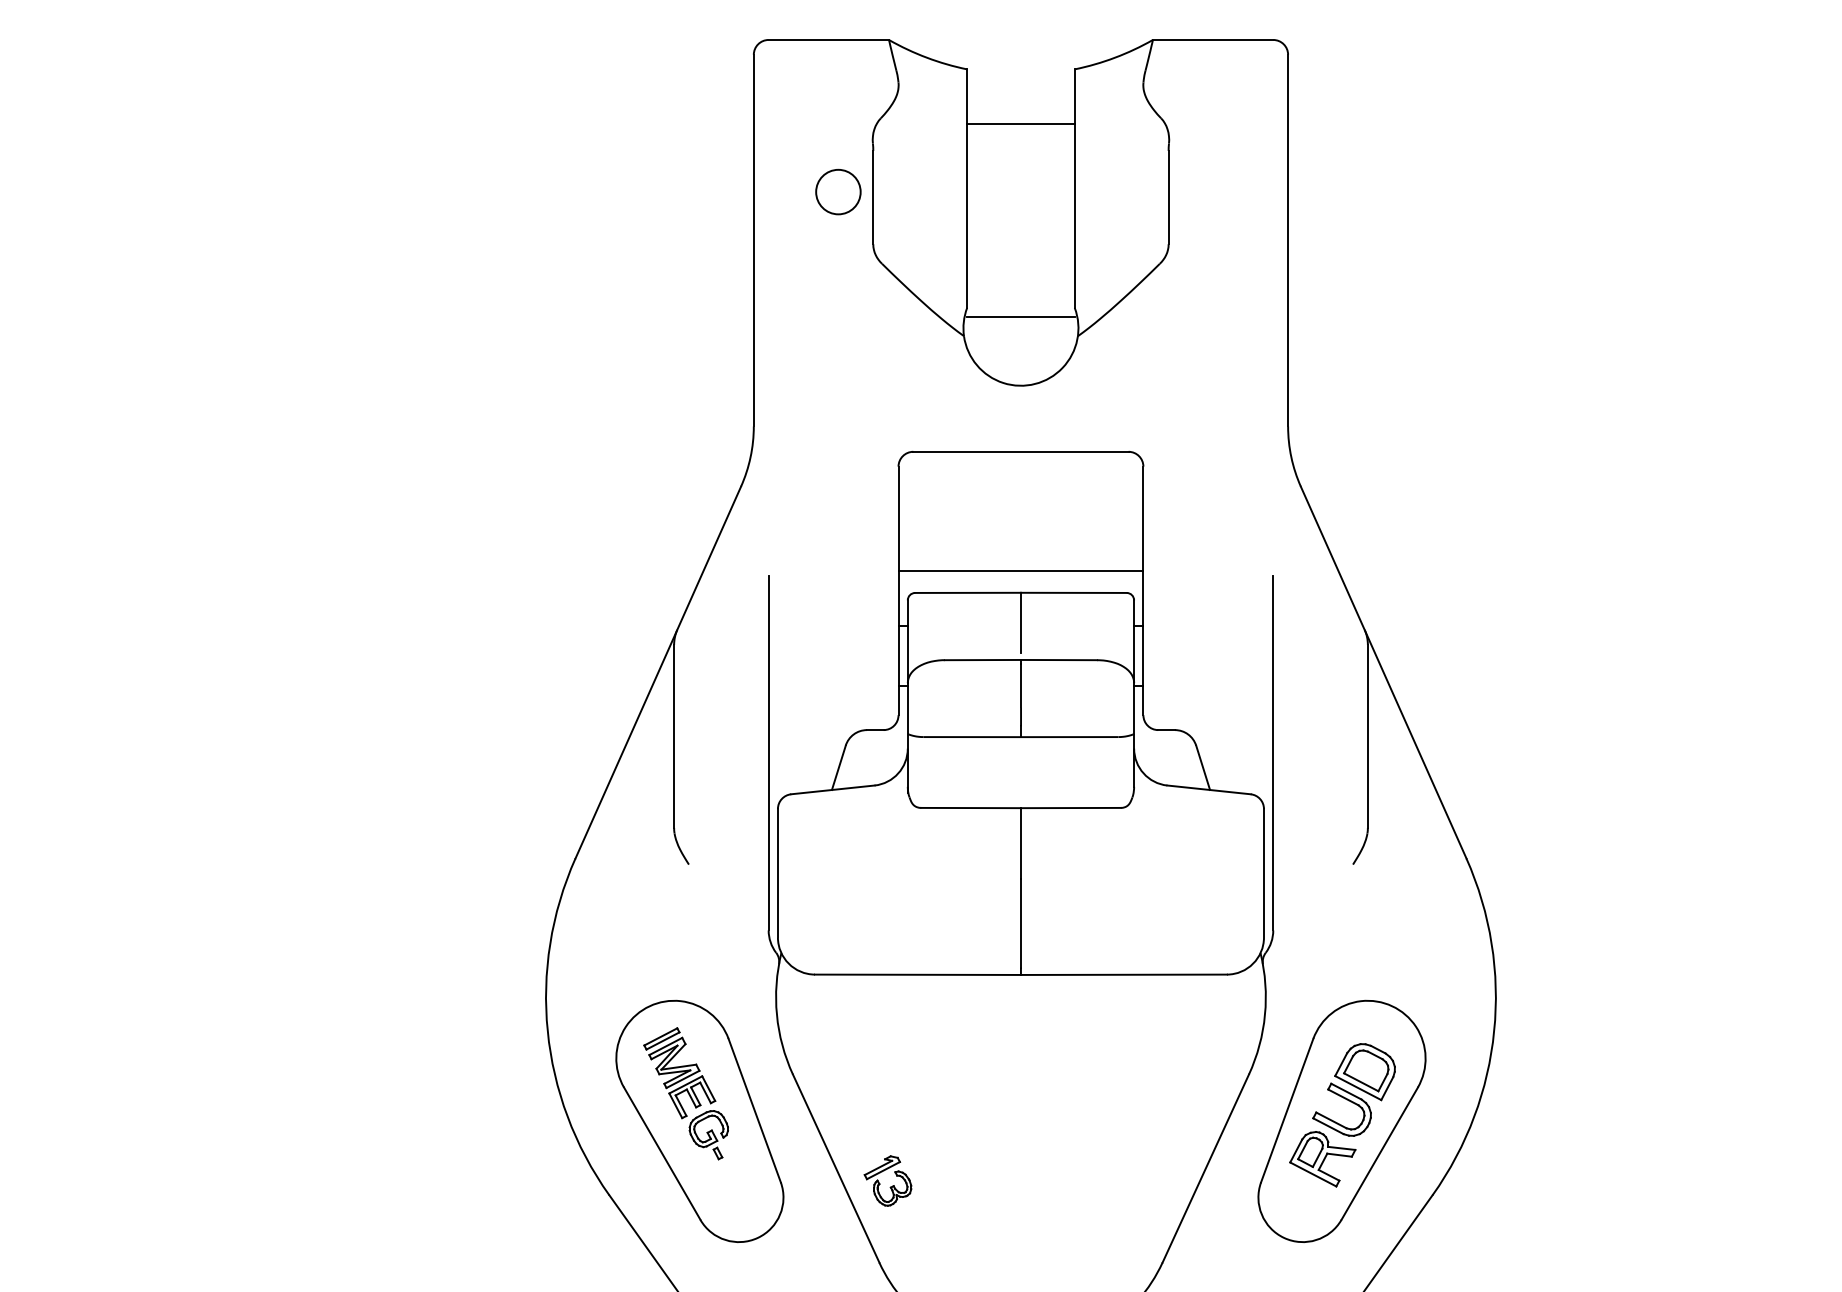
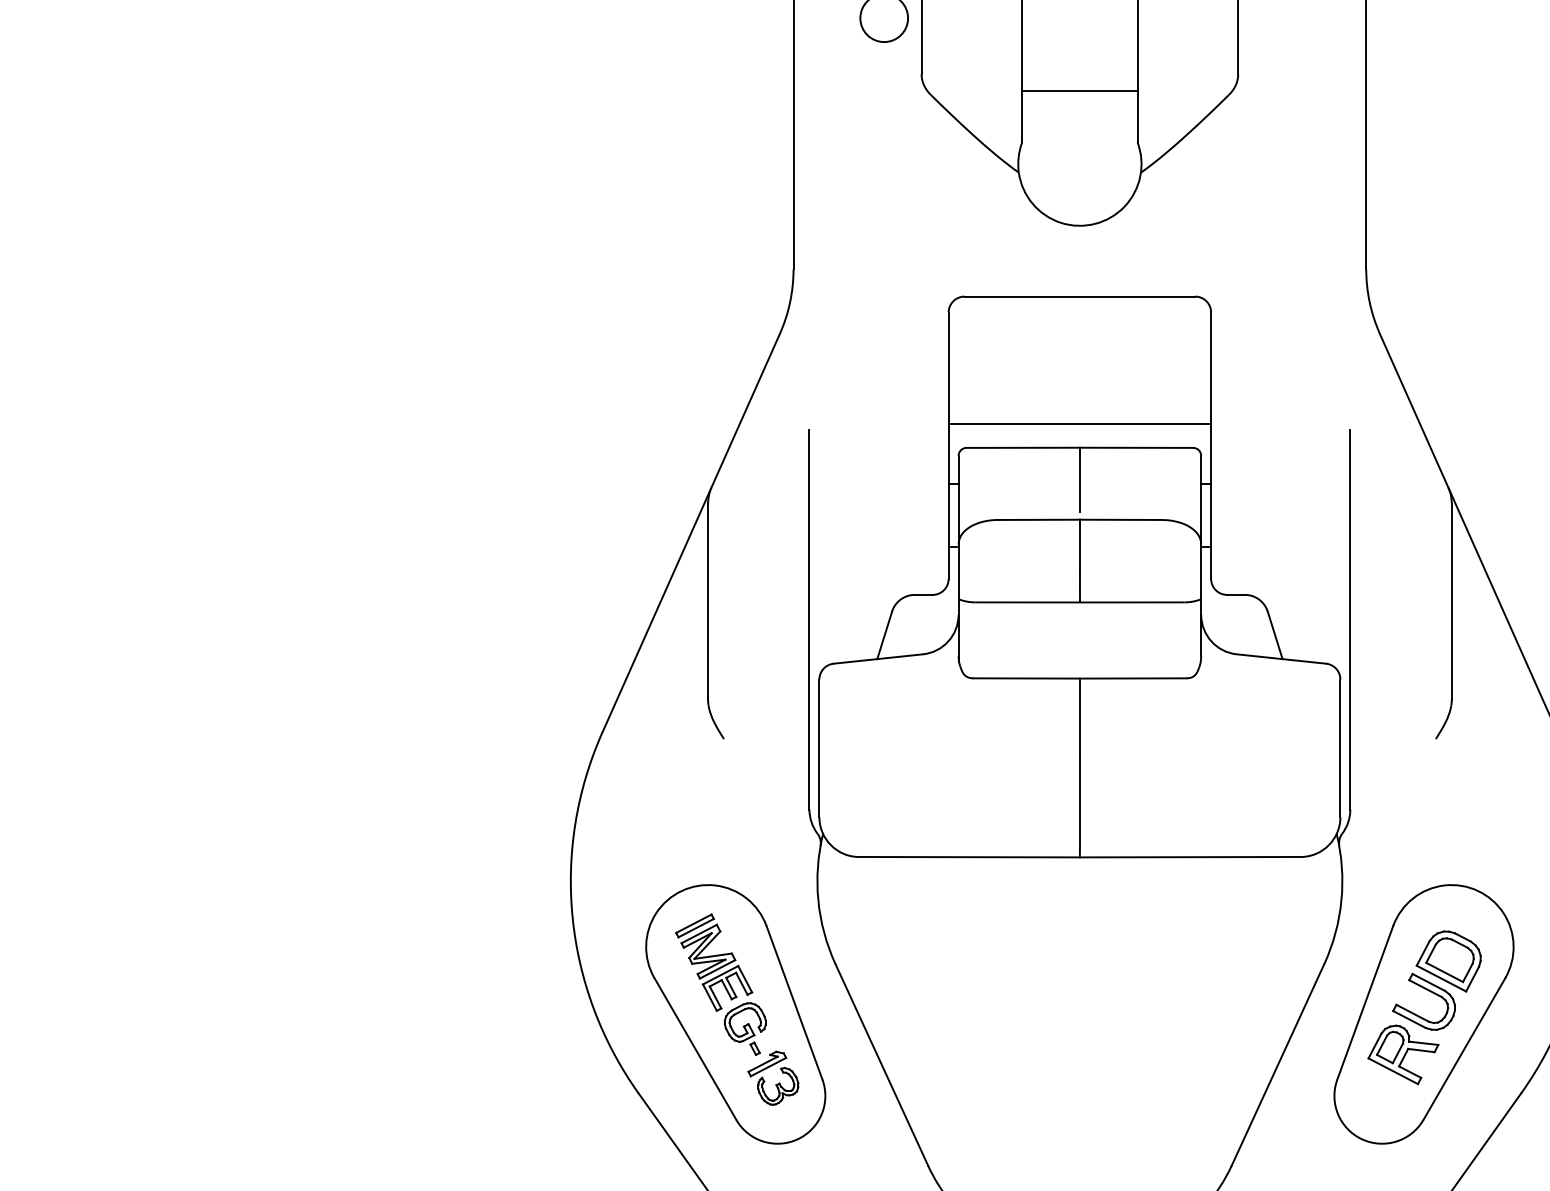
line: (1020, 317) -> (1079, 91), moved
part: (890, 1186) -> (776, 1084), moved

